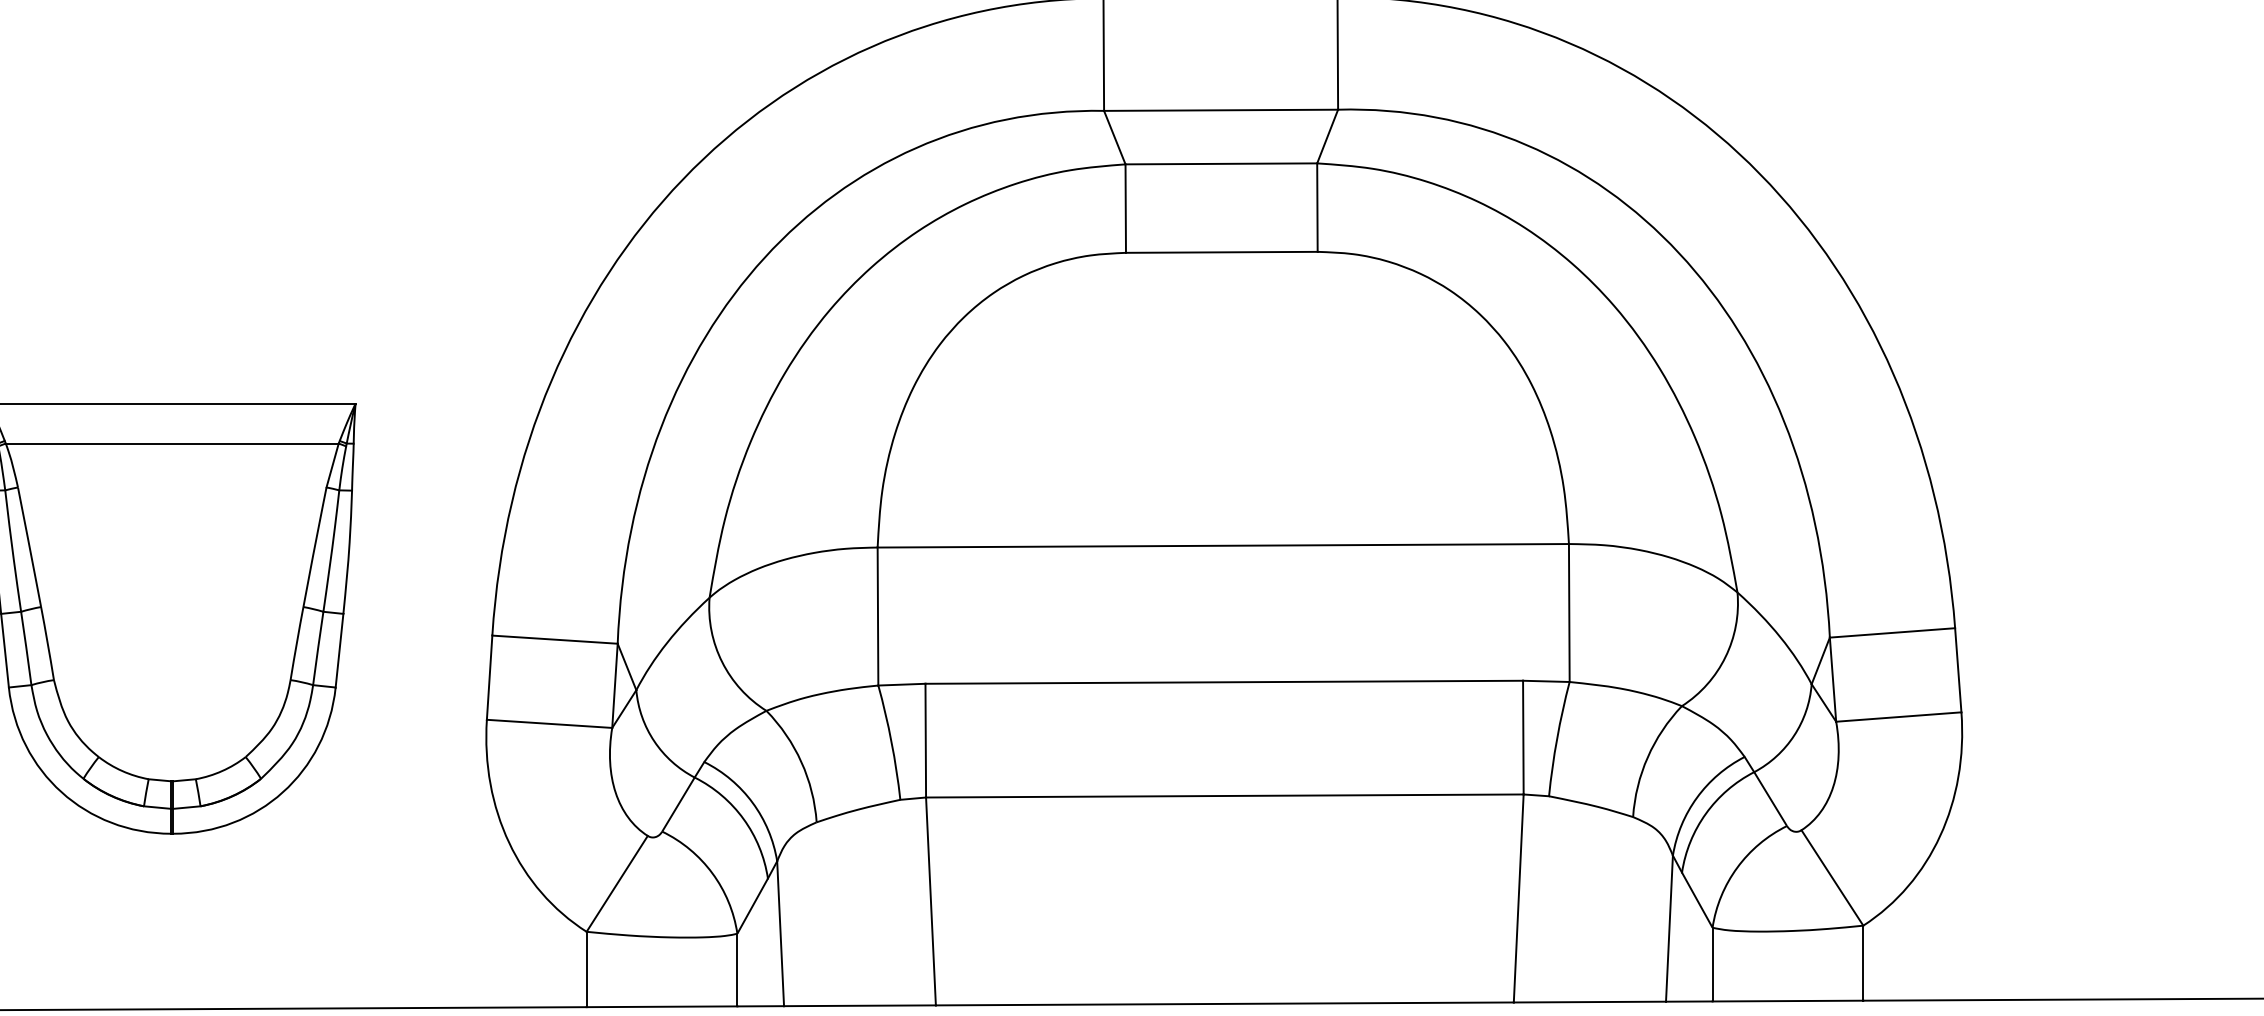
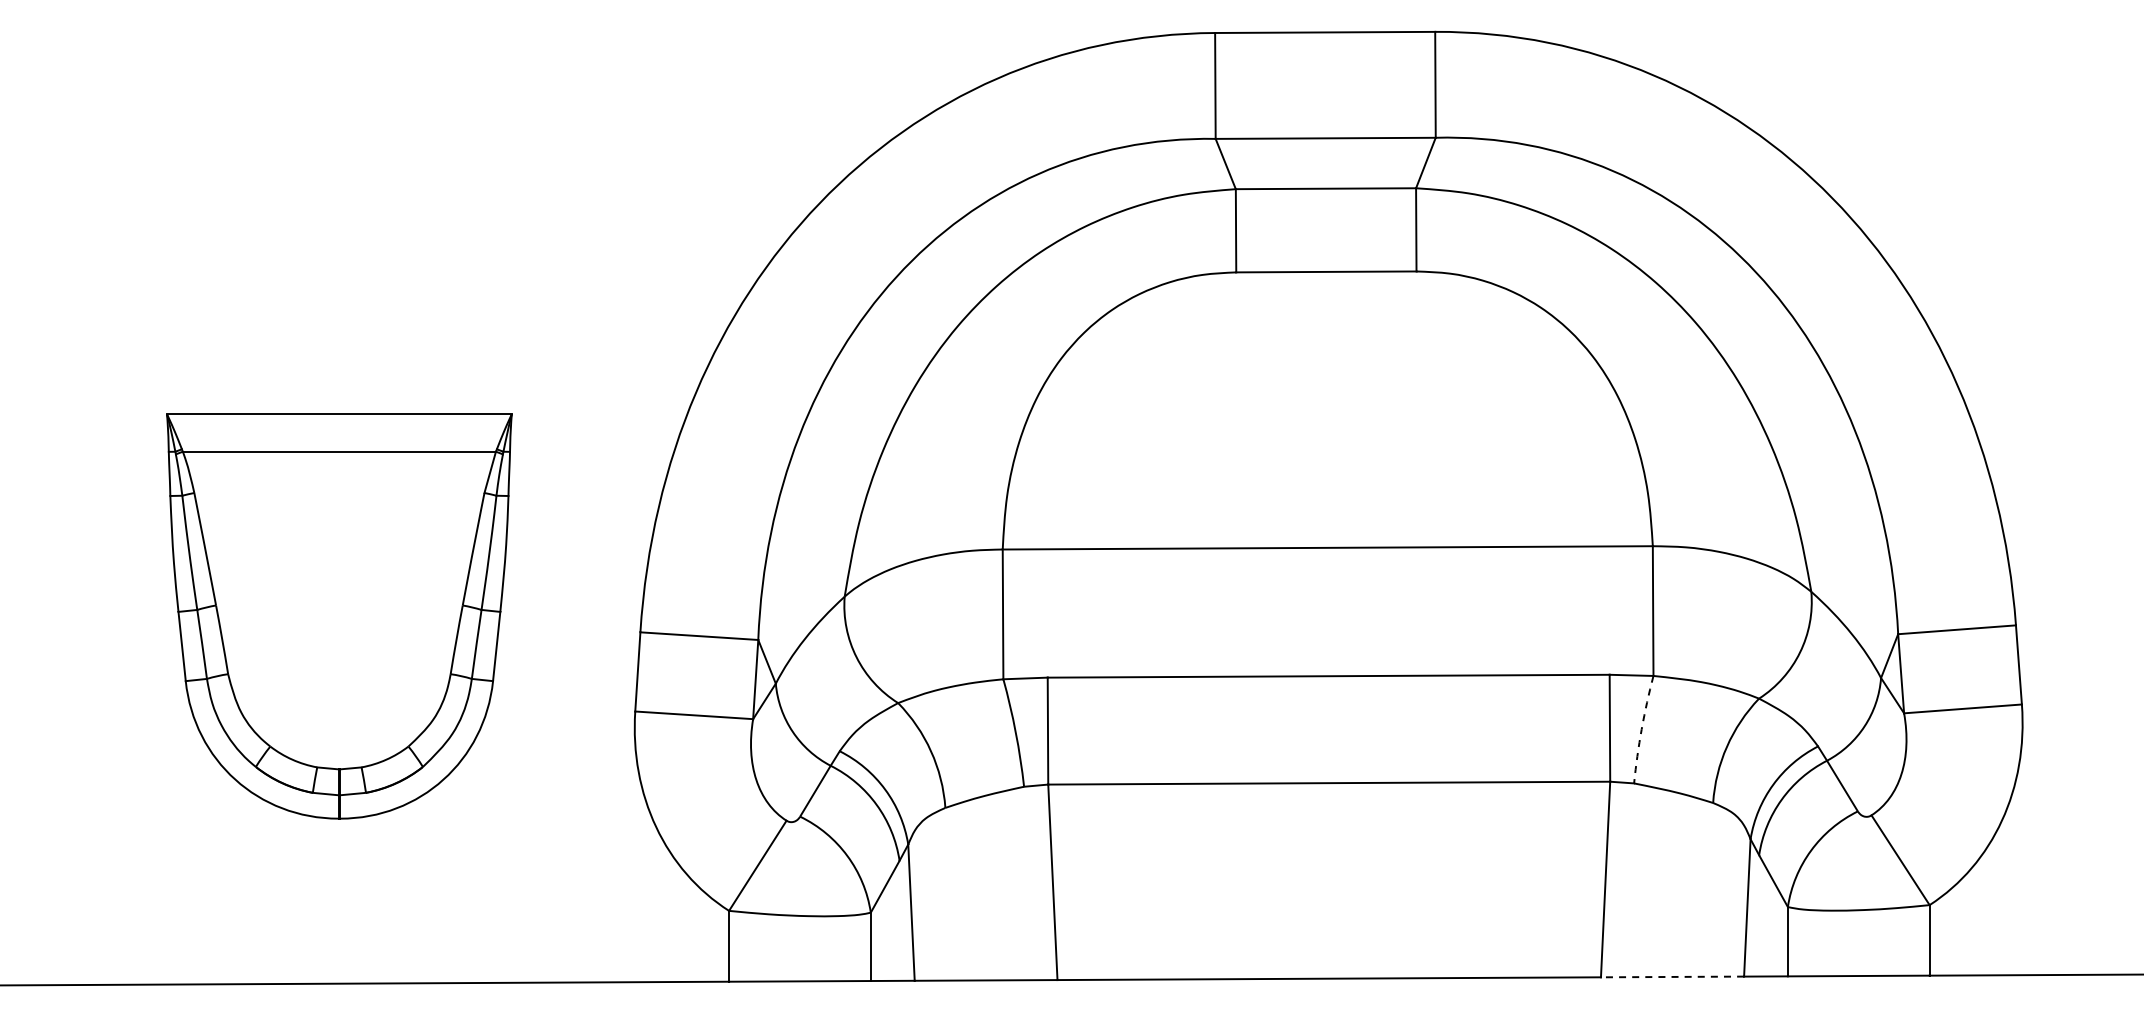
arc: (1556, 738) -> (1641, 729), solid -> dashed
line: (1589, 1001) -> (1672, 976), solid -> dashed

